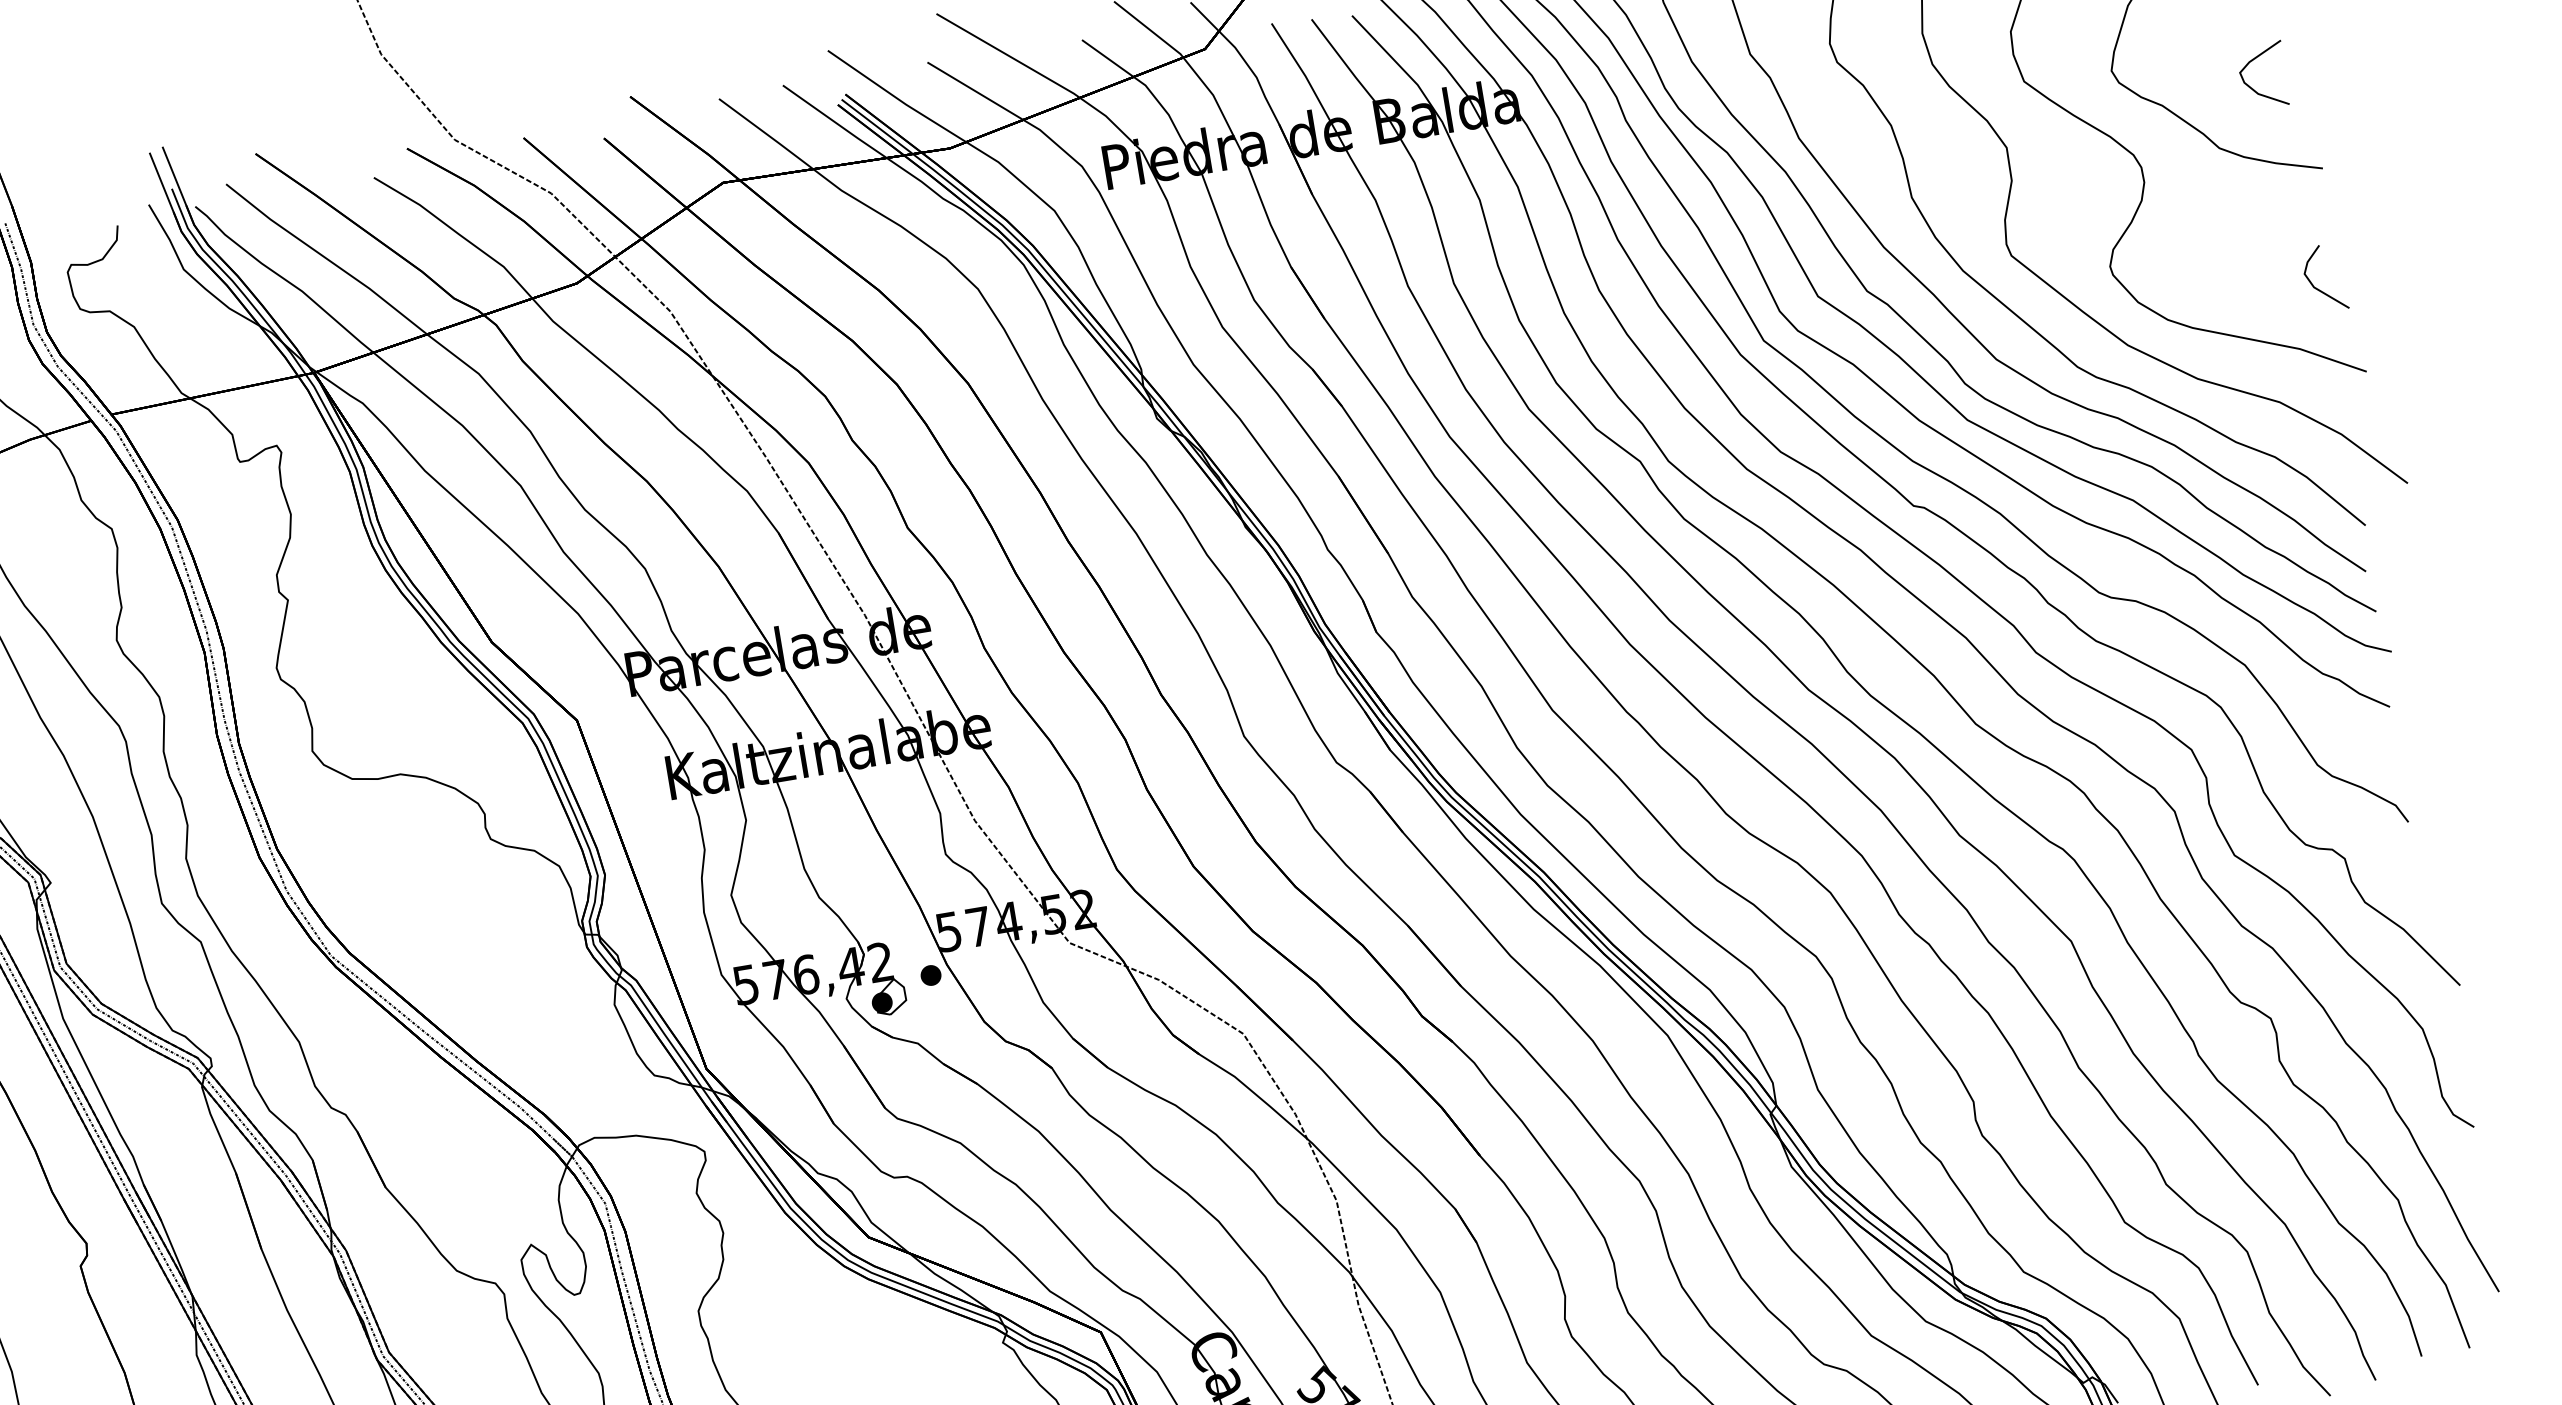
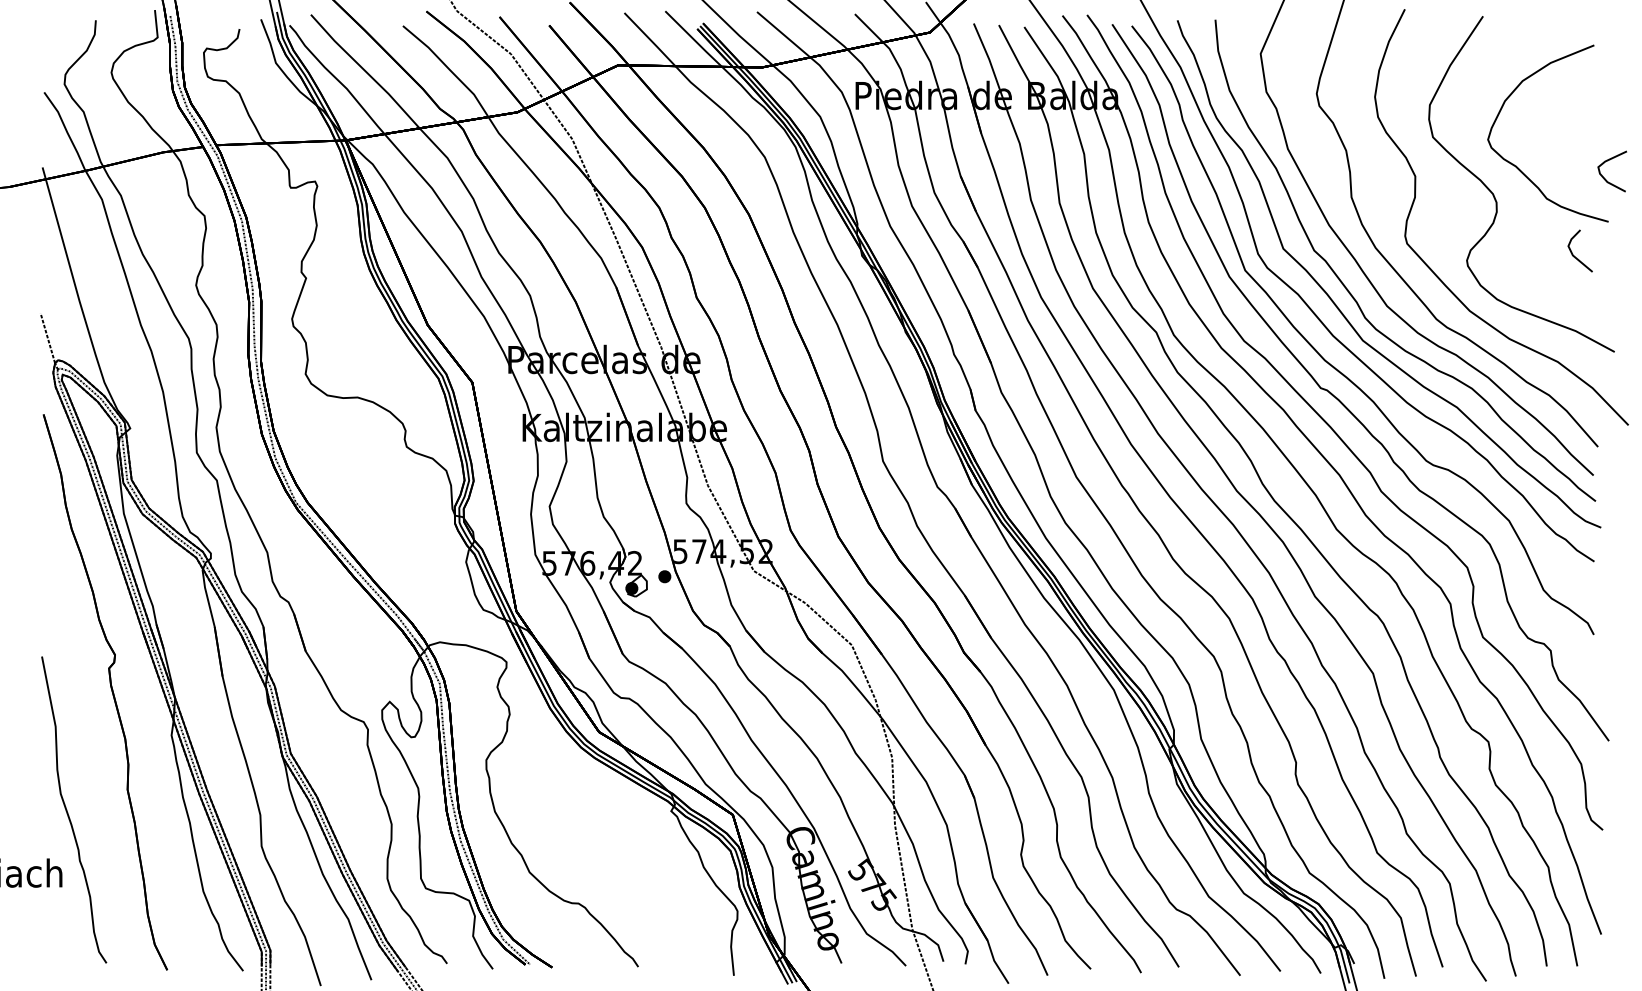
curve: (2252, 87) -> (1604, 177), moved
line: (2316, 287) -> (1574, 255), moved

